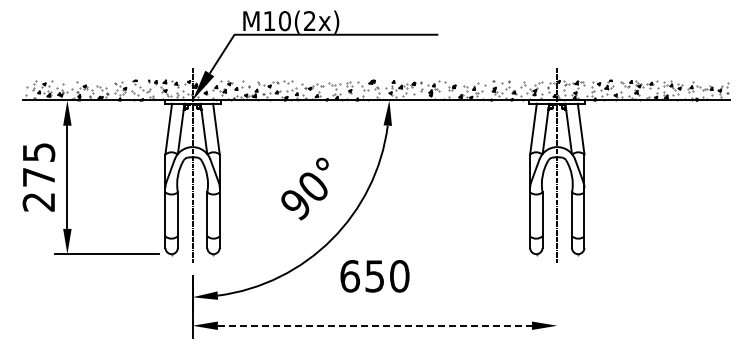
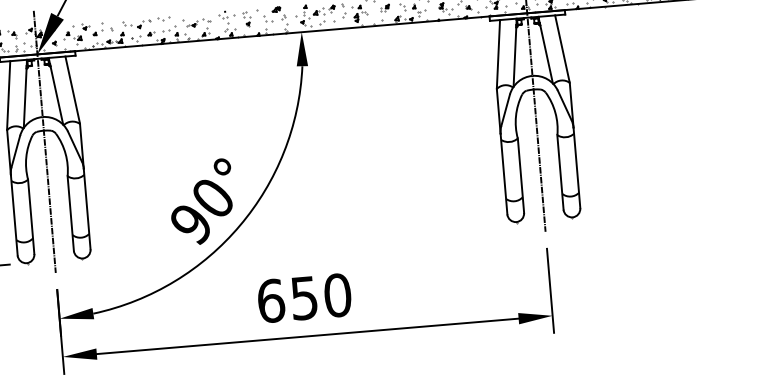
text: (304, 188) -> (201, 201), moved
text: (374, 276) -> (303, 298), moved
line: (557, 306) -> (550, 289), added
line: (375, 325) -> (308, 335), dashed -> solid

